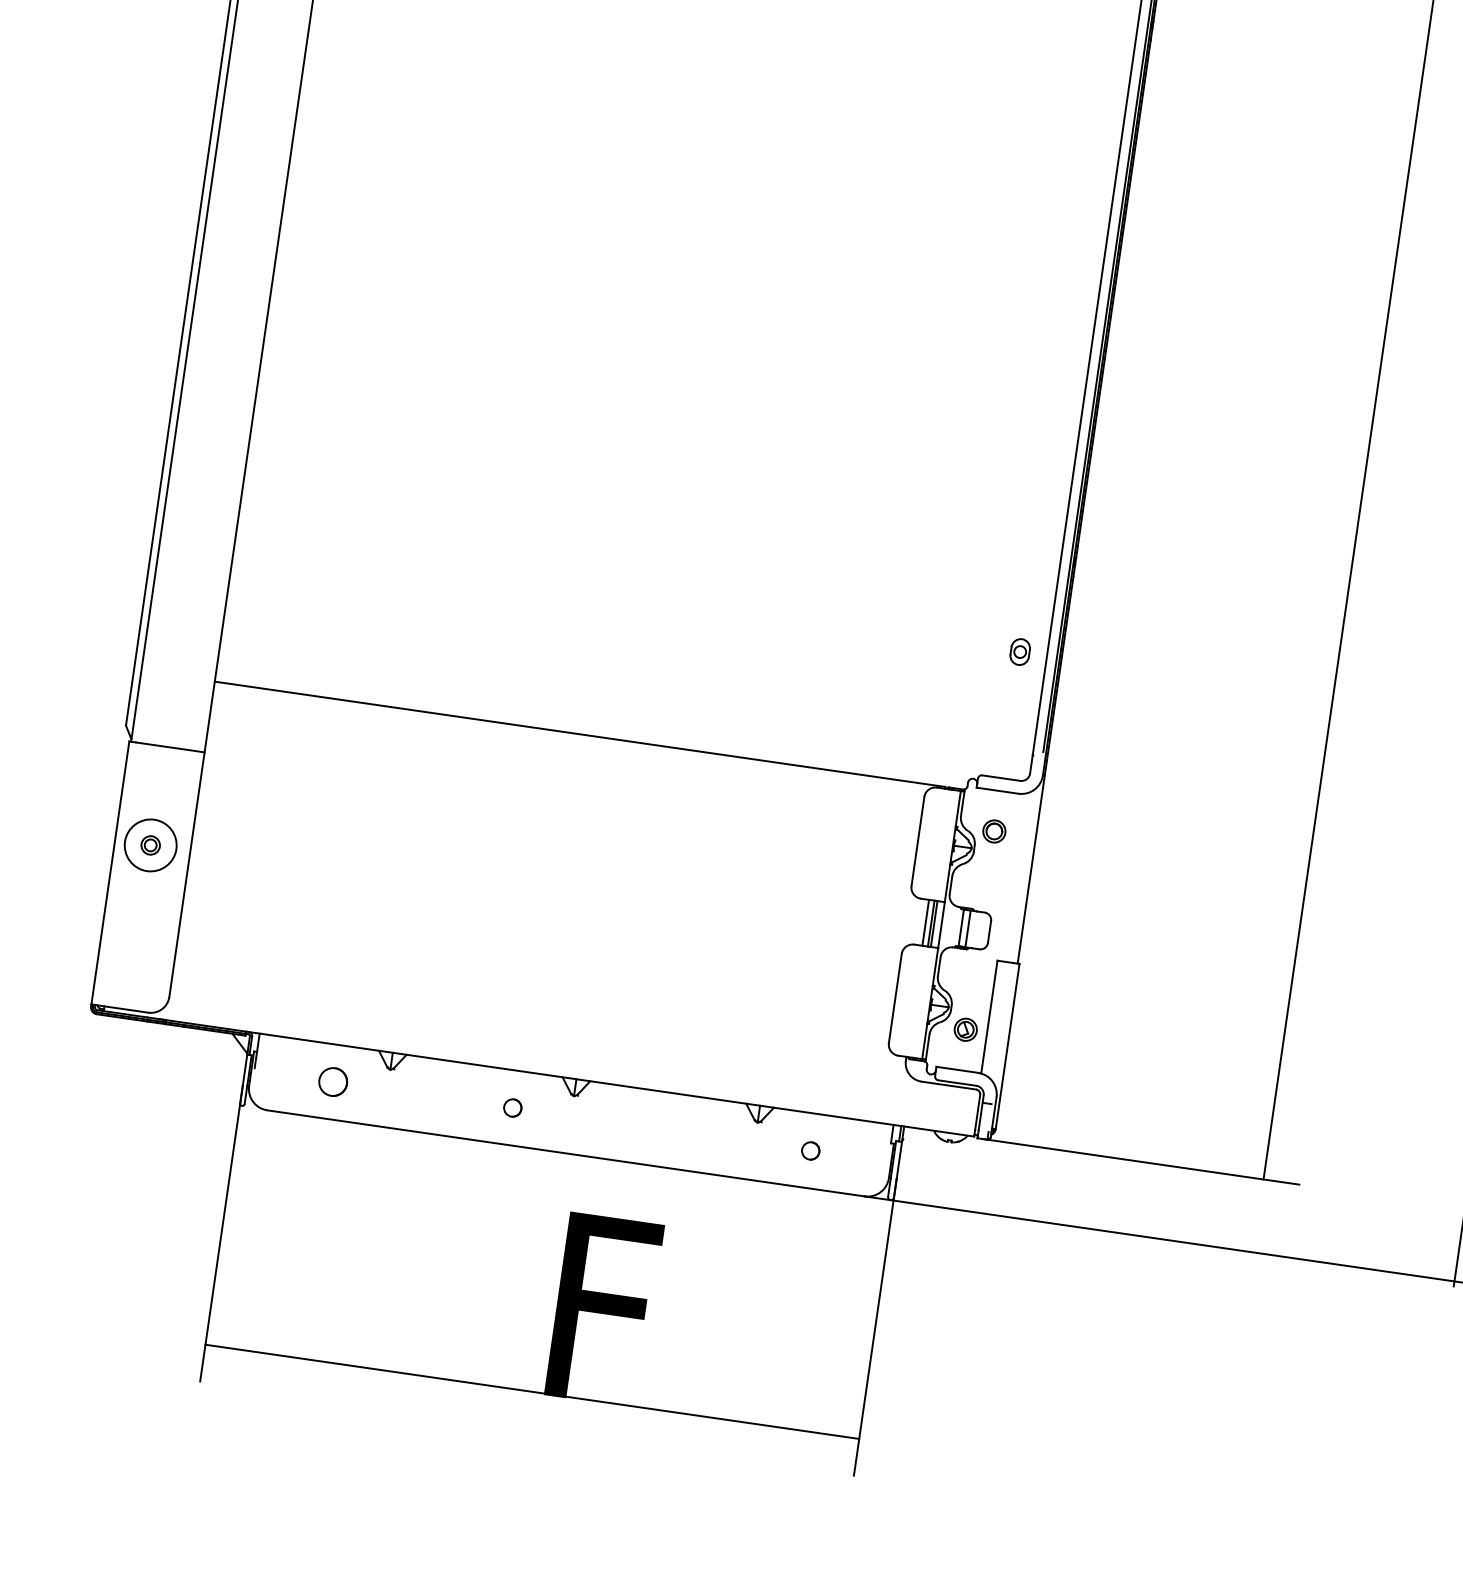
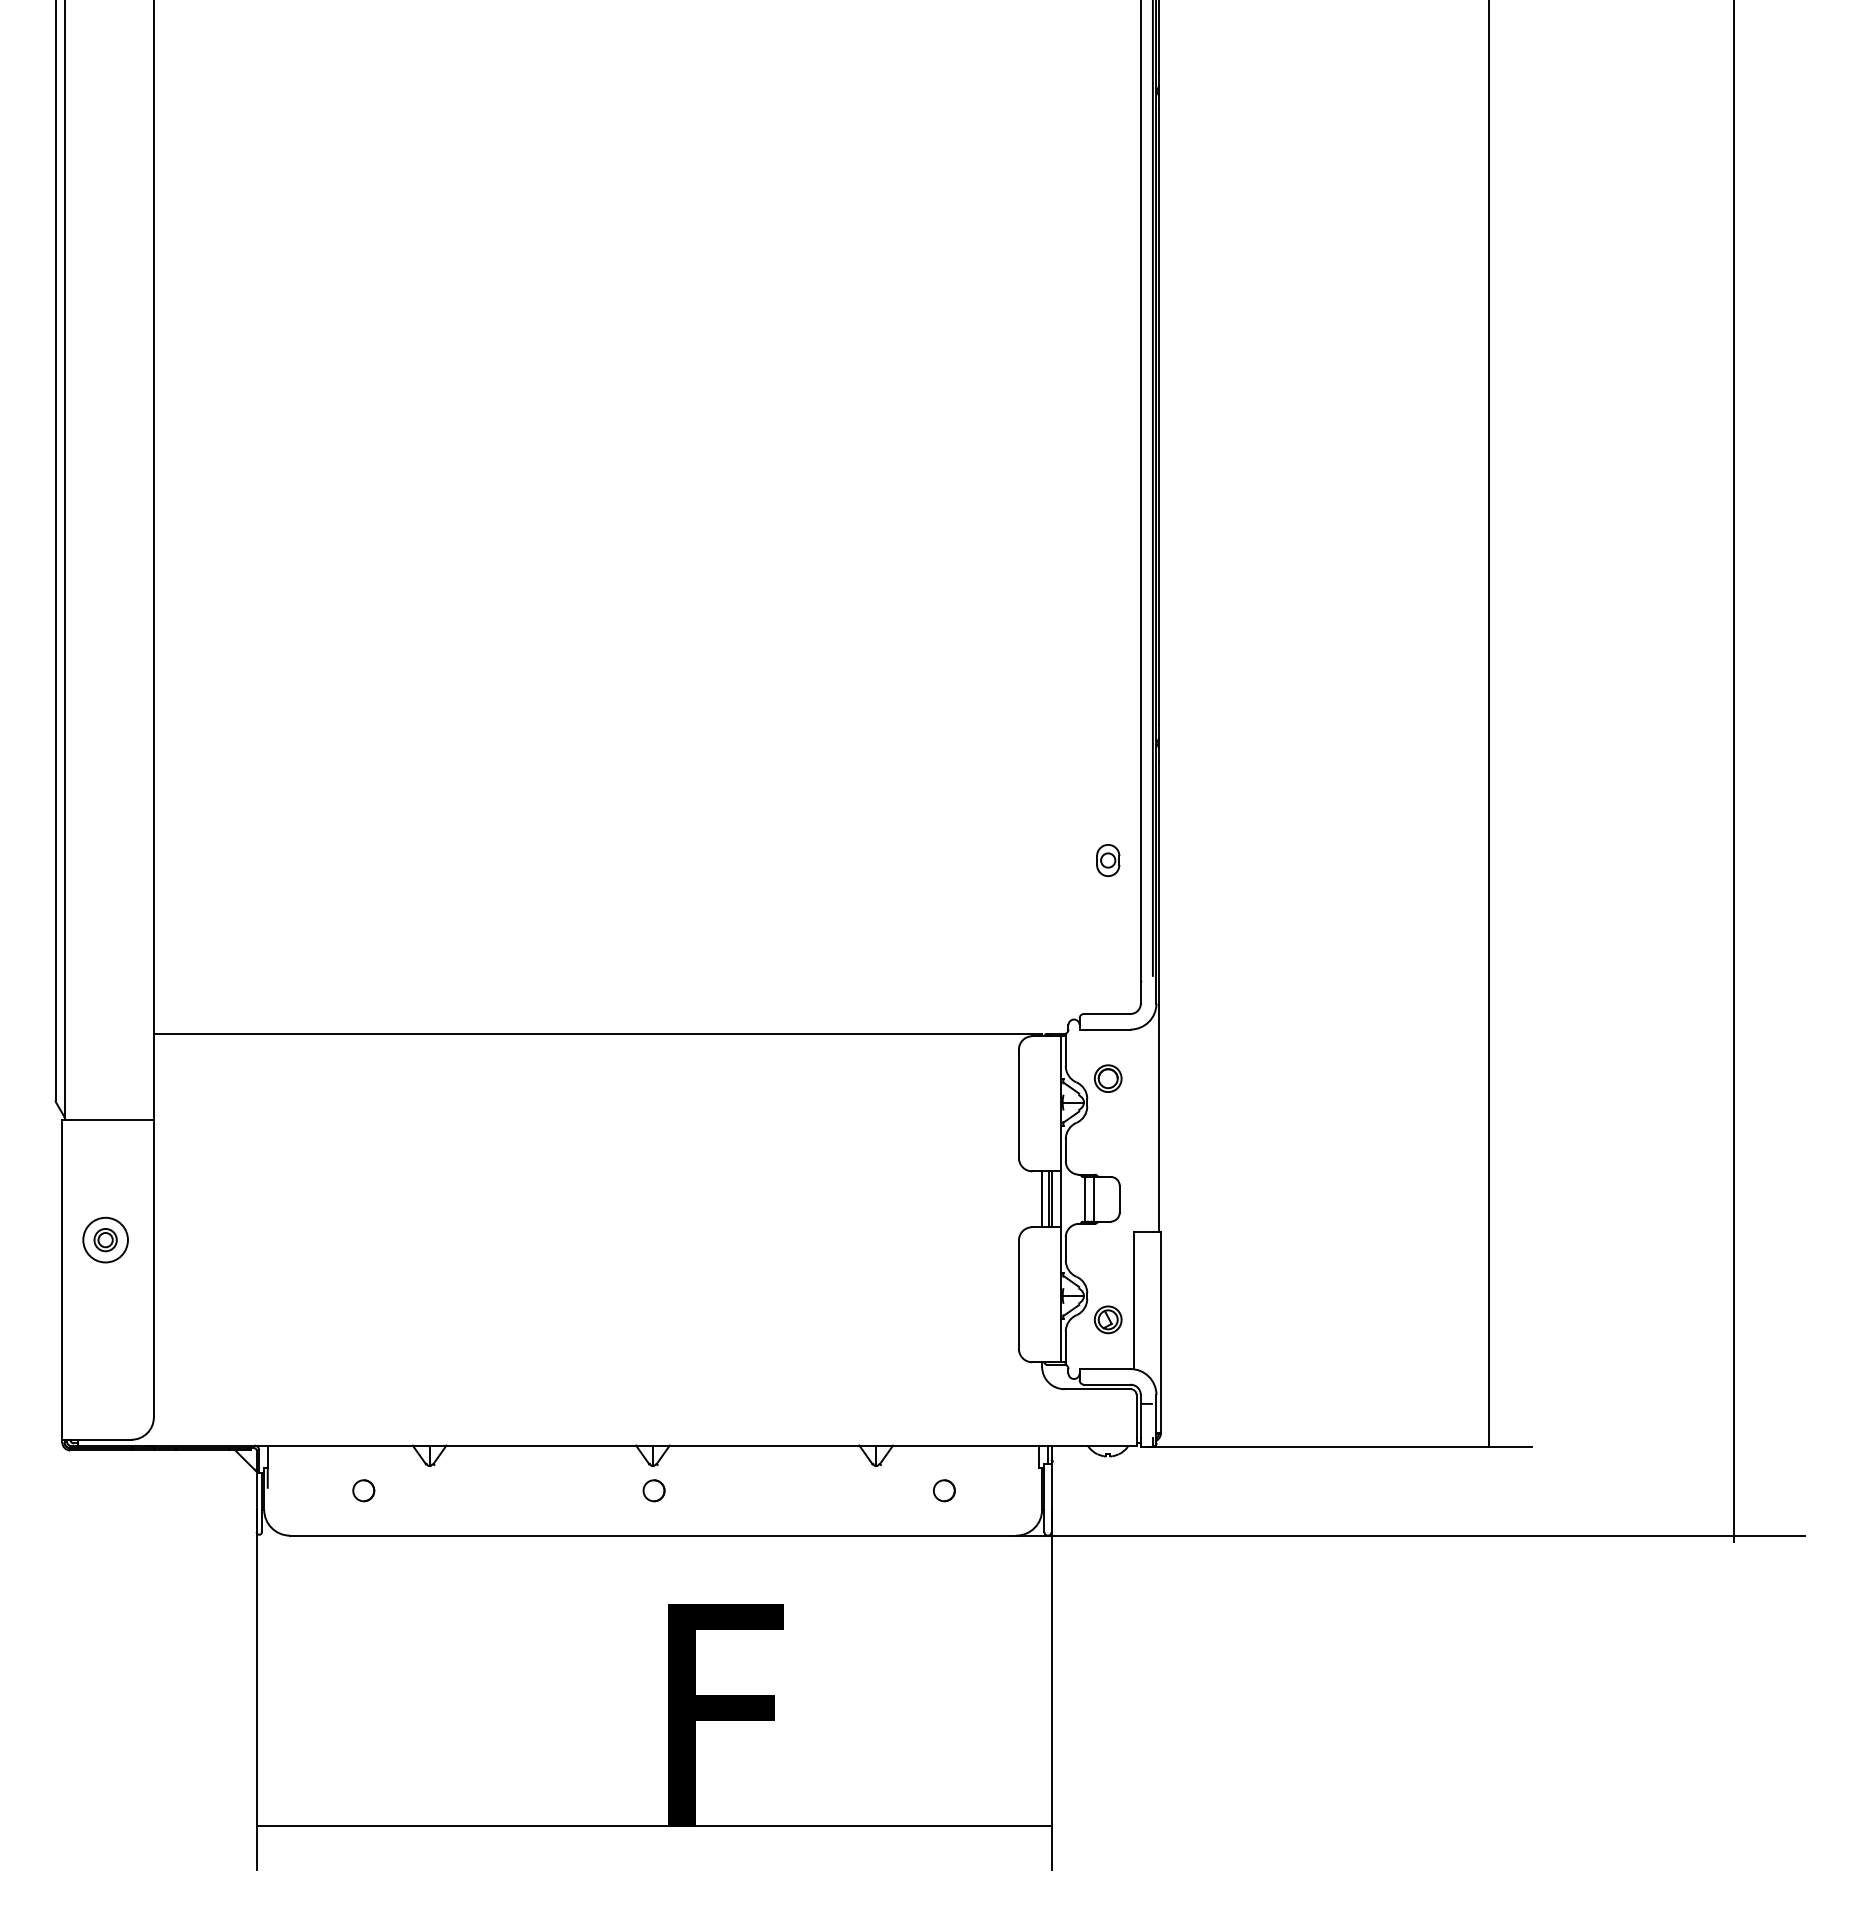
circle: (150, 844) -> (105, 1239), size x0.71
part: (333, 1081) -> (363, 1490), size x0.62
part: (512, 1107) -> (653, 1490), moved

